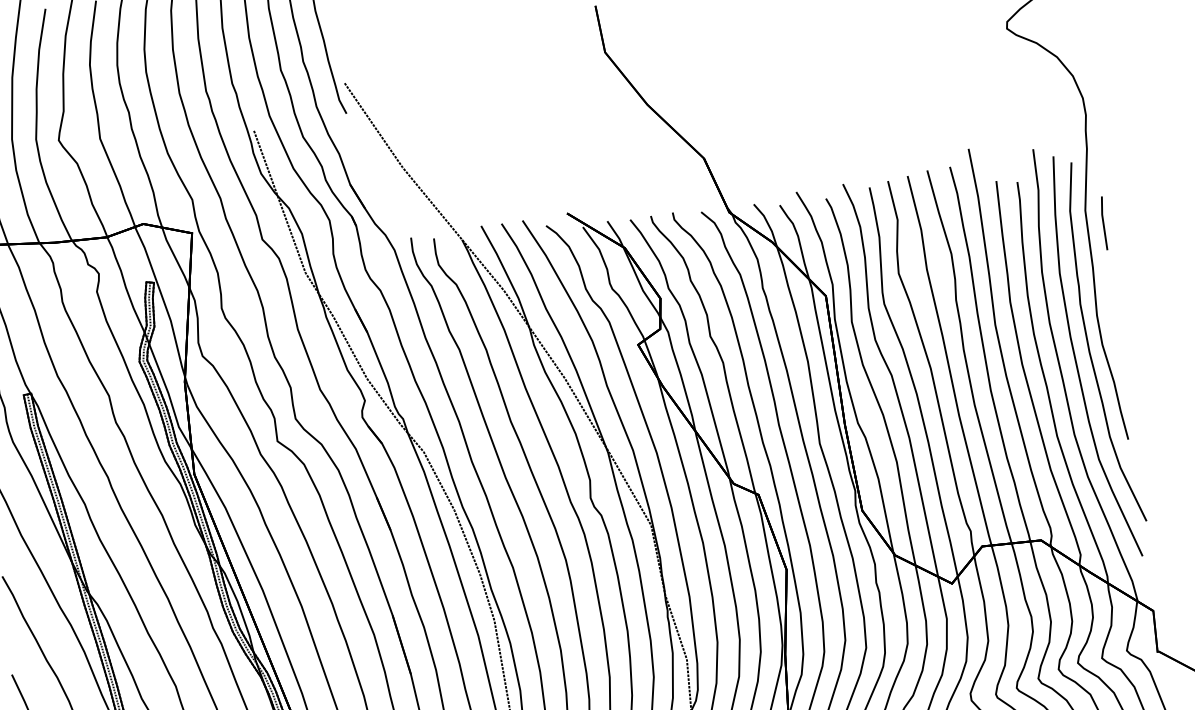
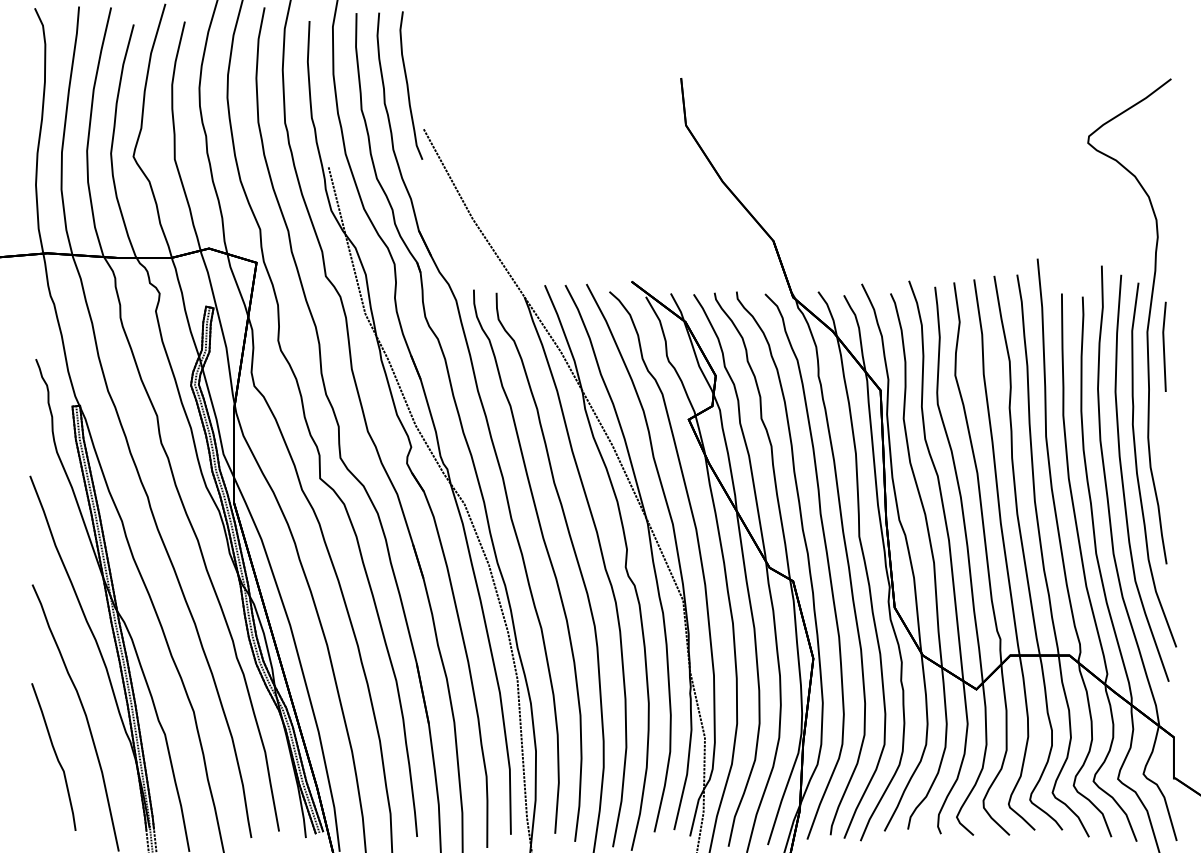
part: (1103, 223) -> (1164, 346), size x1.67

